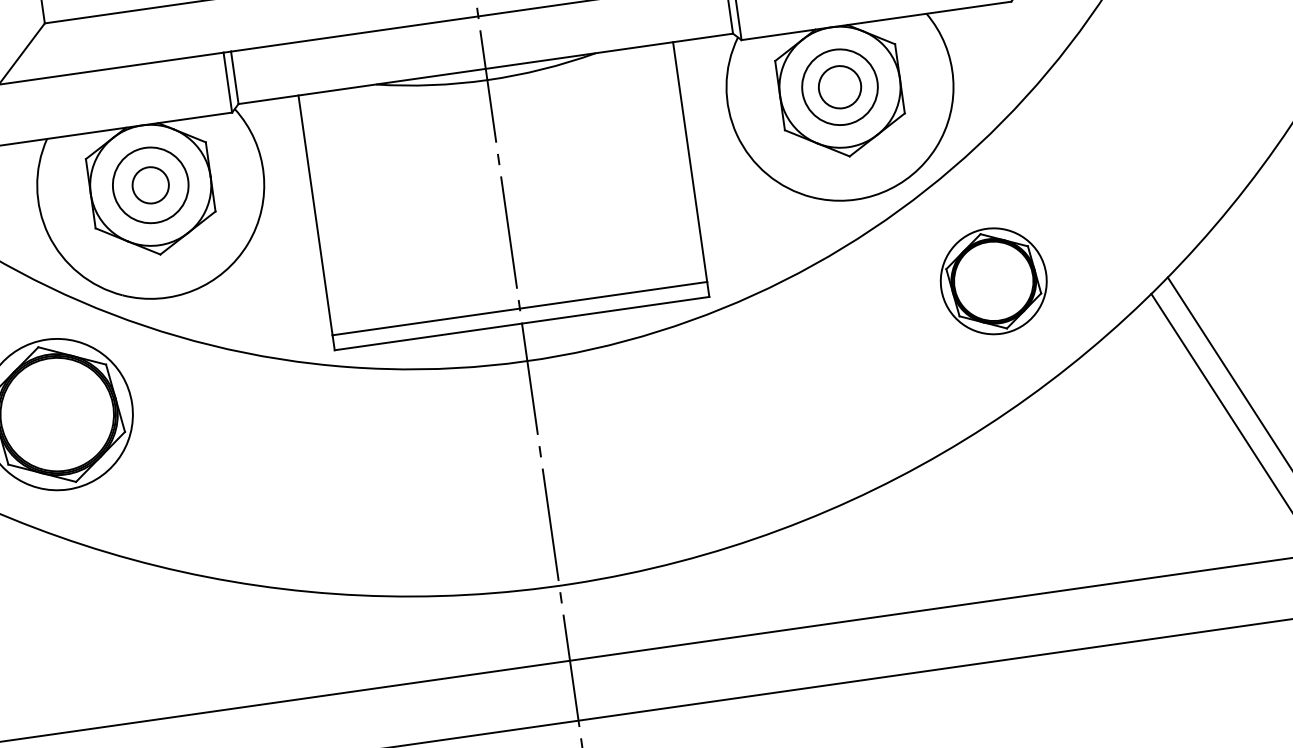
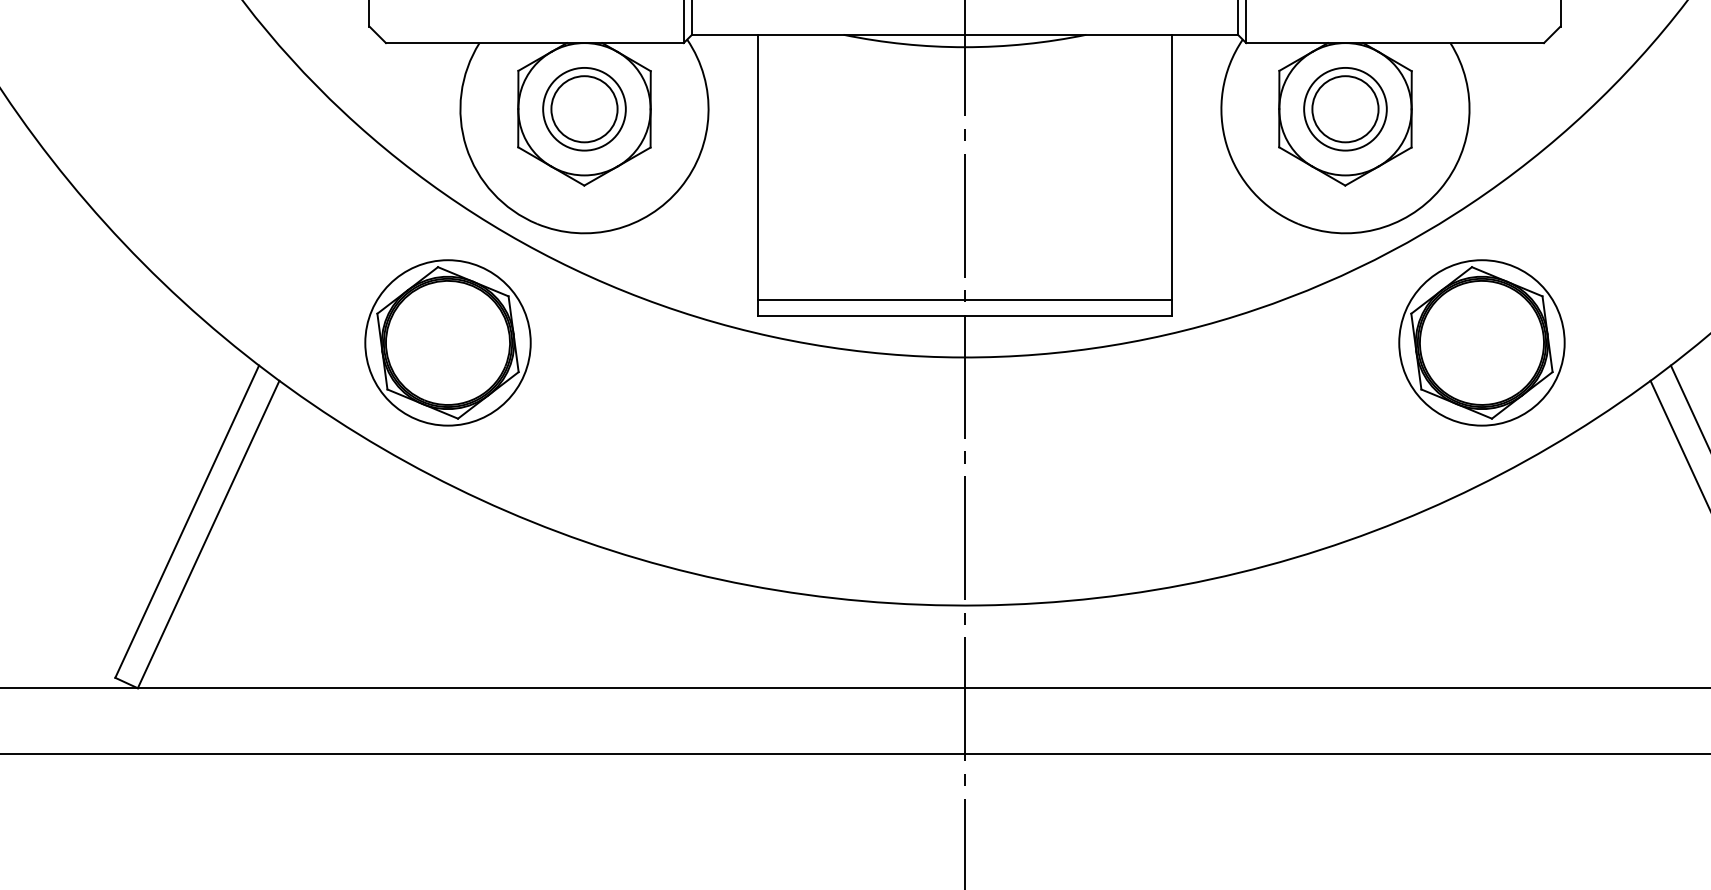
circle: (840, 87) -> (1345, 109), size x1.43
circle: (150, 185) -> (584, 109), size x1.67
part: (993, 280) -> (1481, 342), size x1.43

